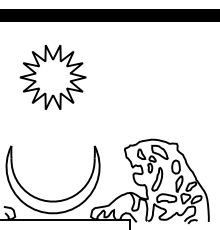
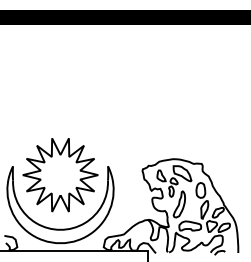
part: (53, 77) -> (60, 175), moved

